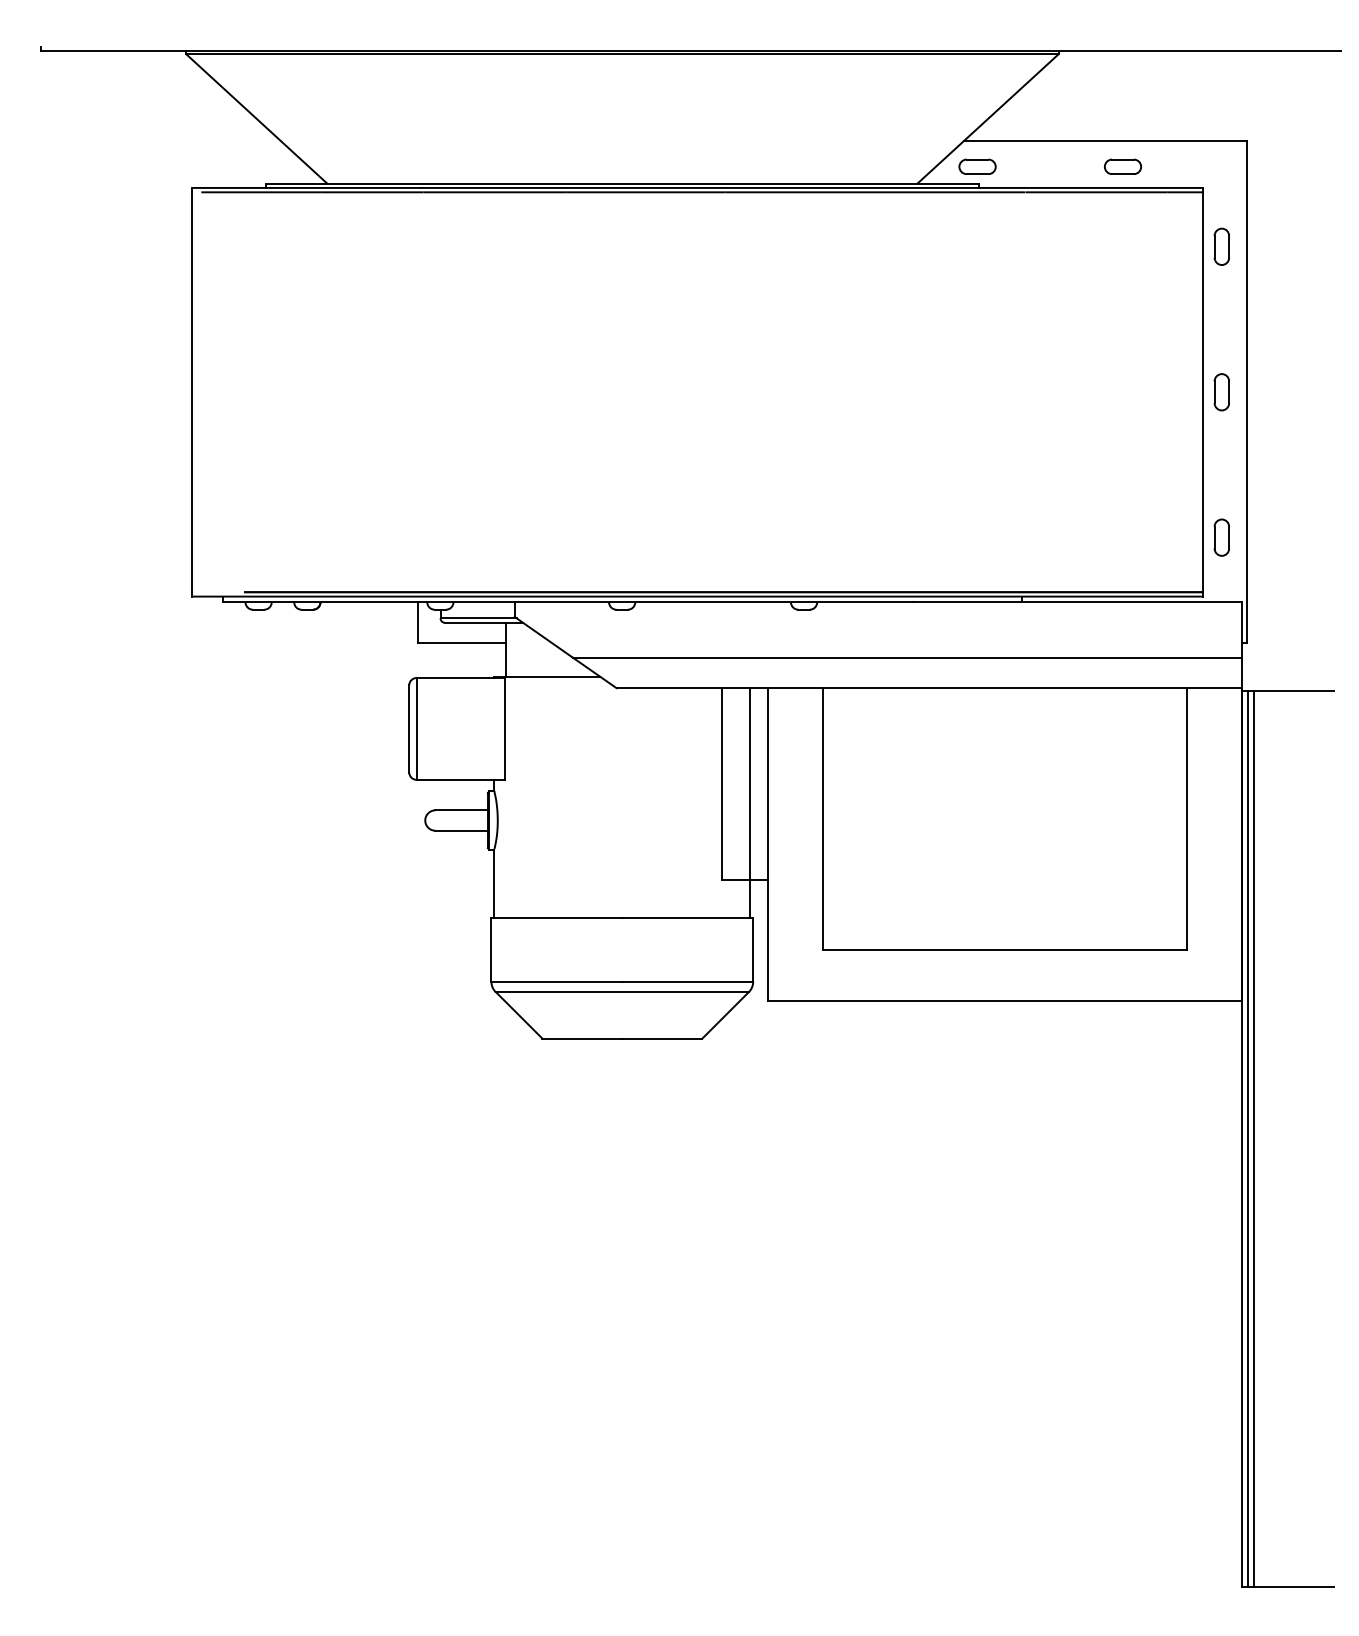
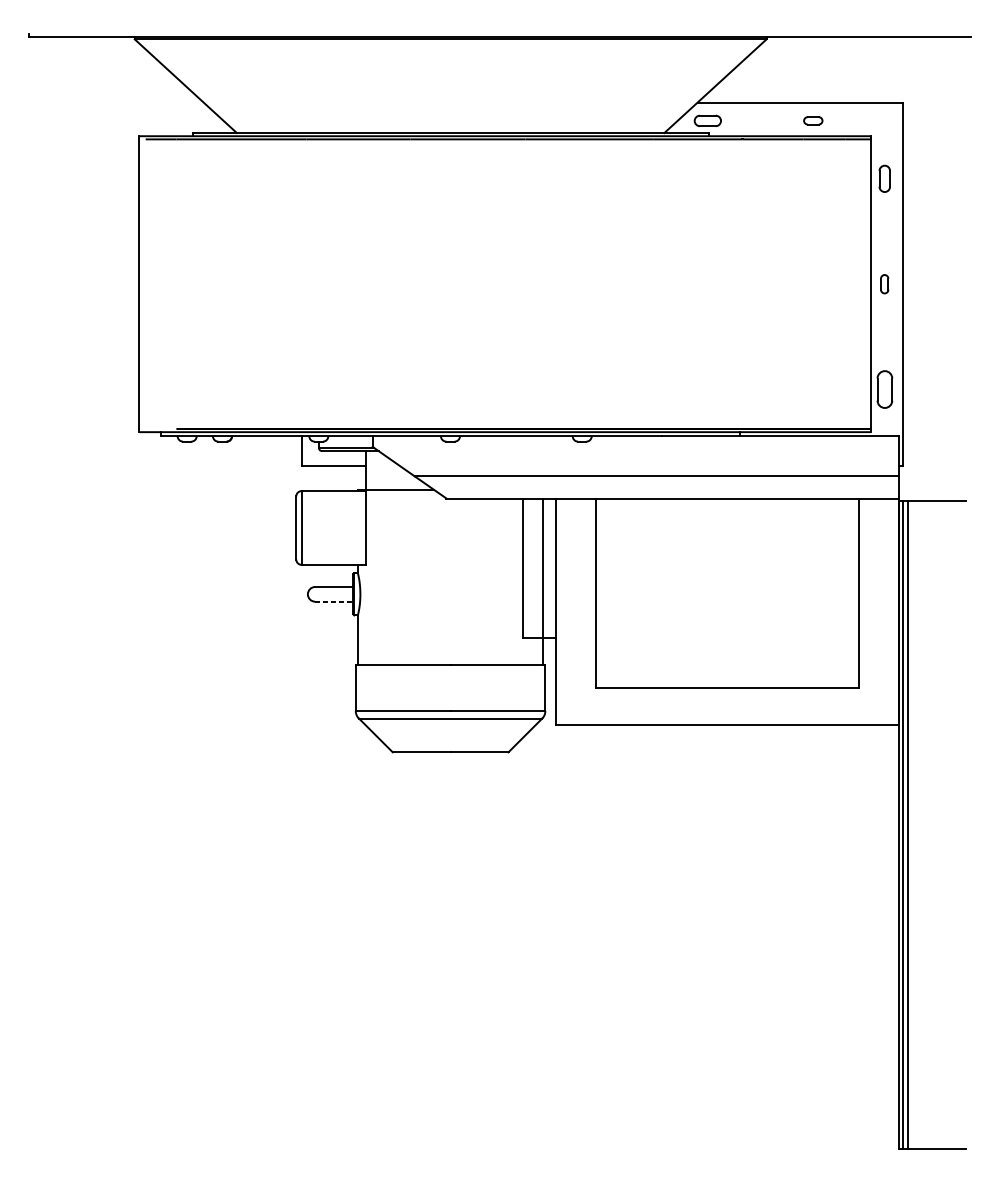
part: (1123, 166) -> (813, 120), size x0.7
part: (1221, 392) -> (884, 284), size x0.7
part: (1221, 537) -> (884, 389), size x1.4
line: (462, 830) -> (334, 601), solid -> dashed

